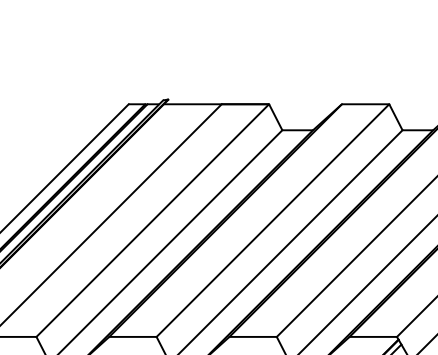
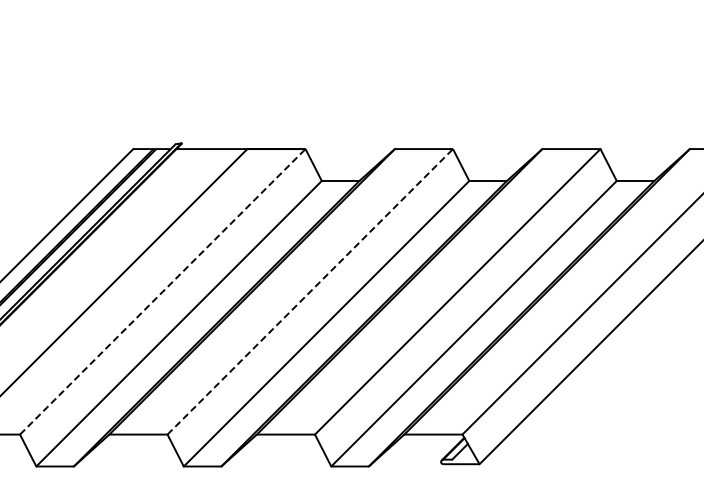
line: (152, 220) -> (162, 291), solid -> dashed
line: (273, 220) -> (310, 291), solid -> dashed

